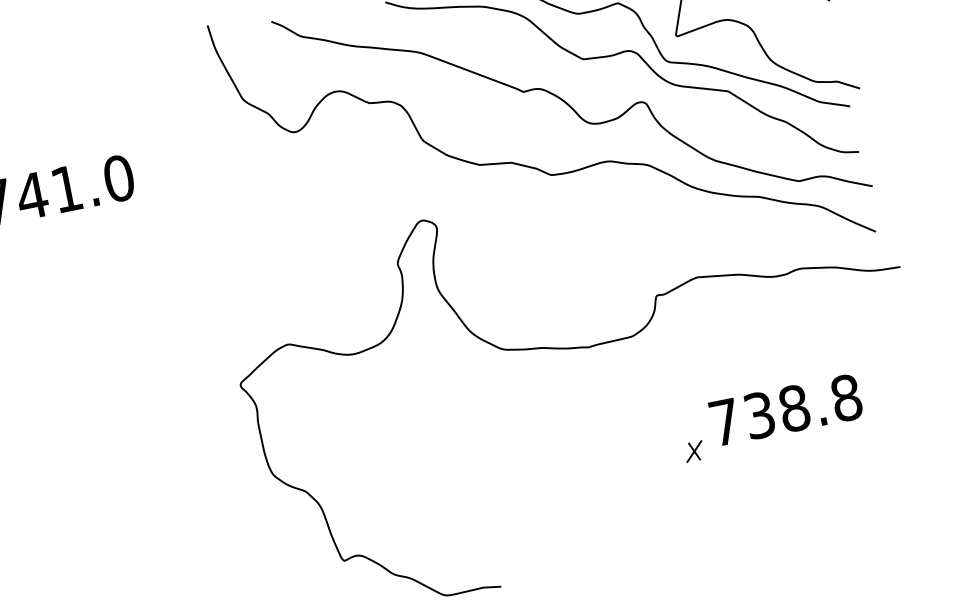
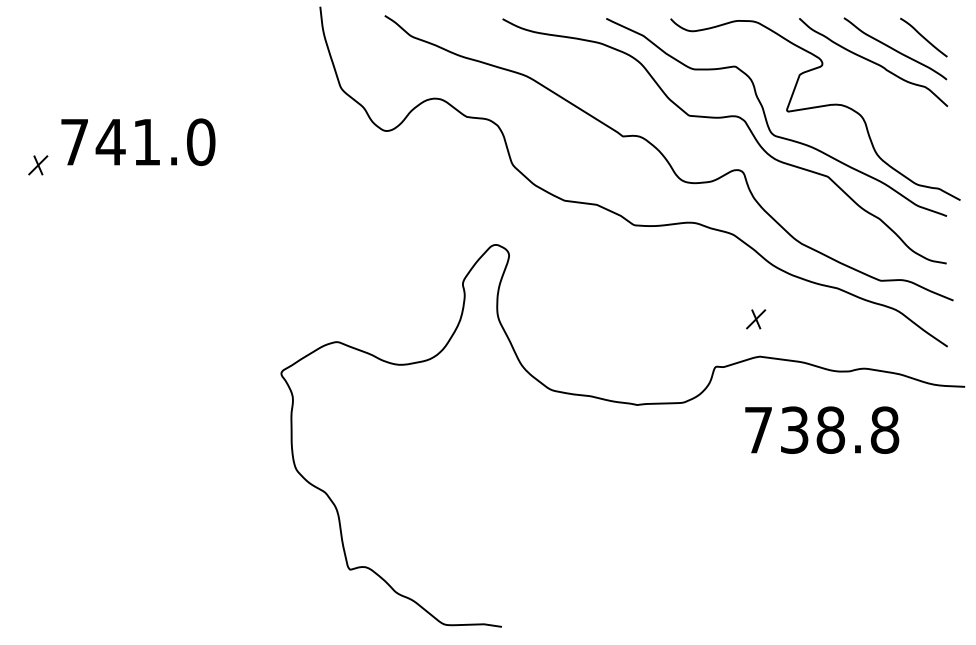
text: (786, 409) -> (822, 429), moved
part: (694, 451) -> (756, 319), moved

